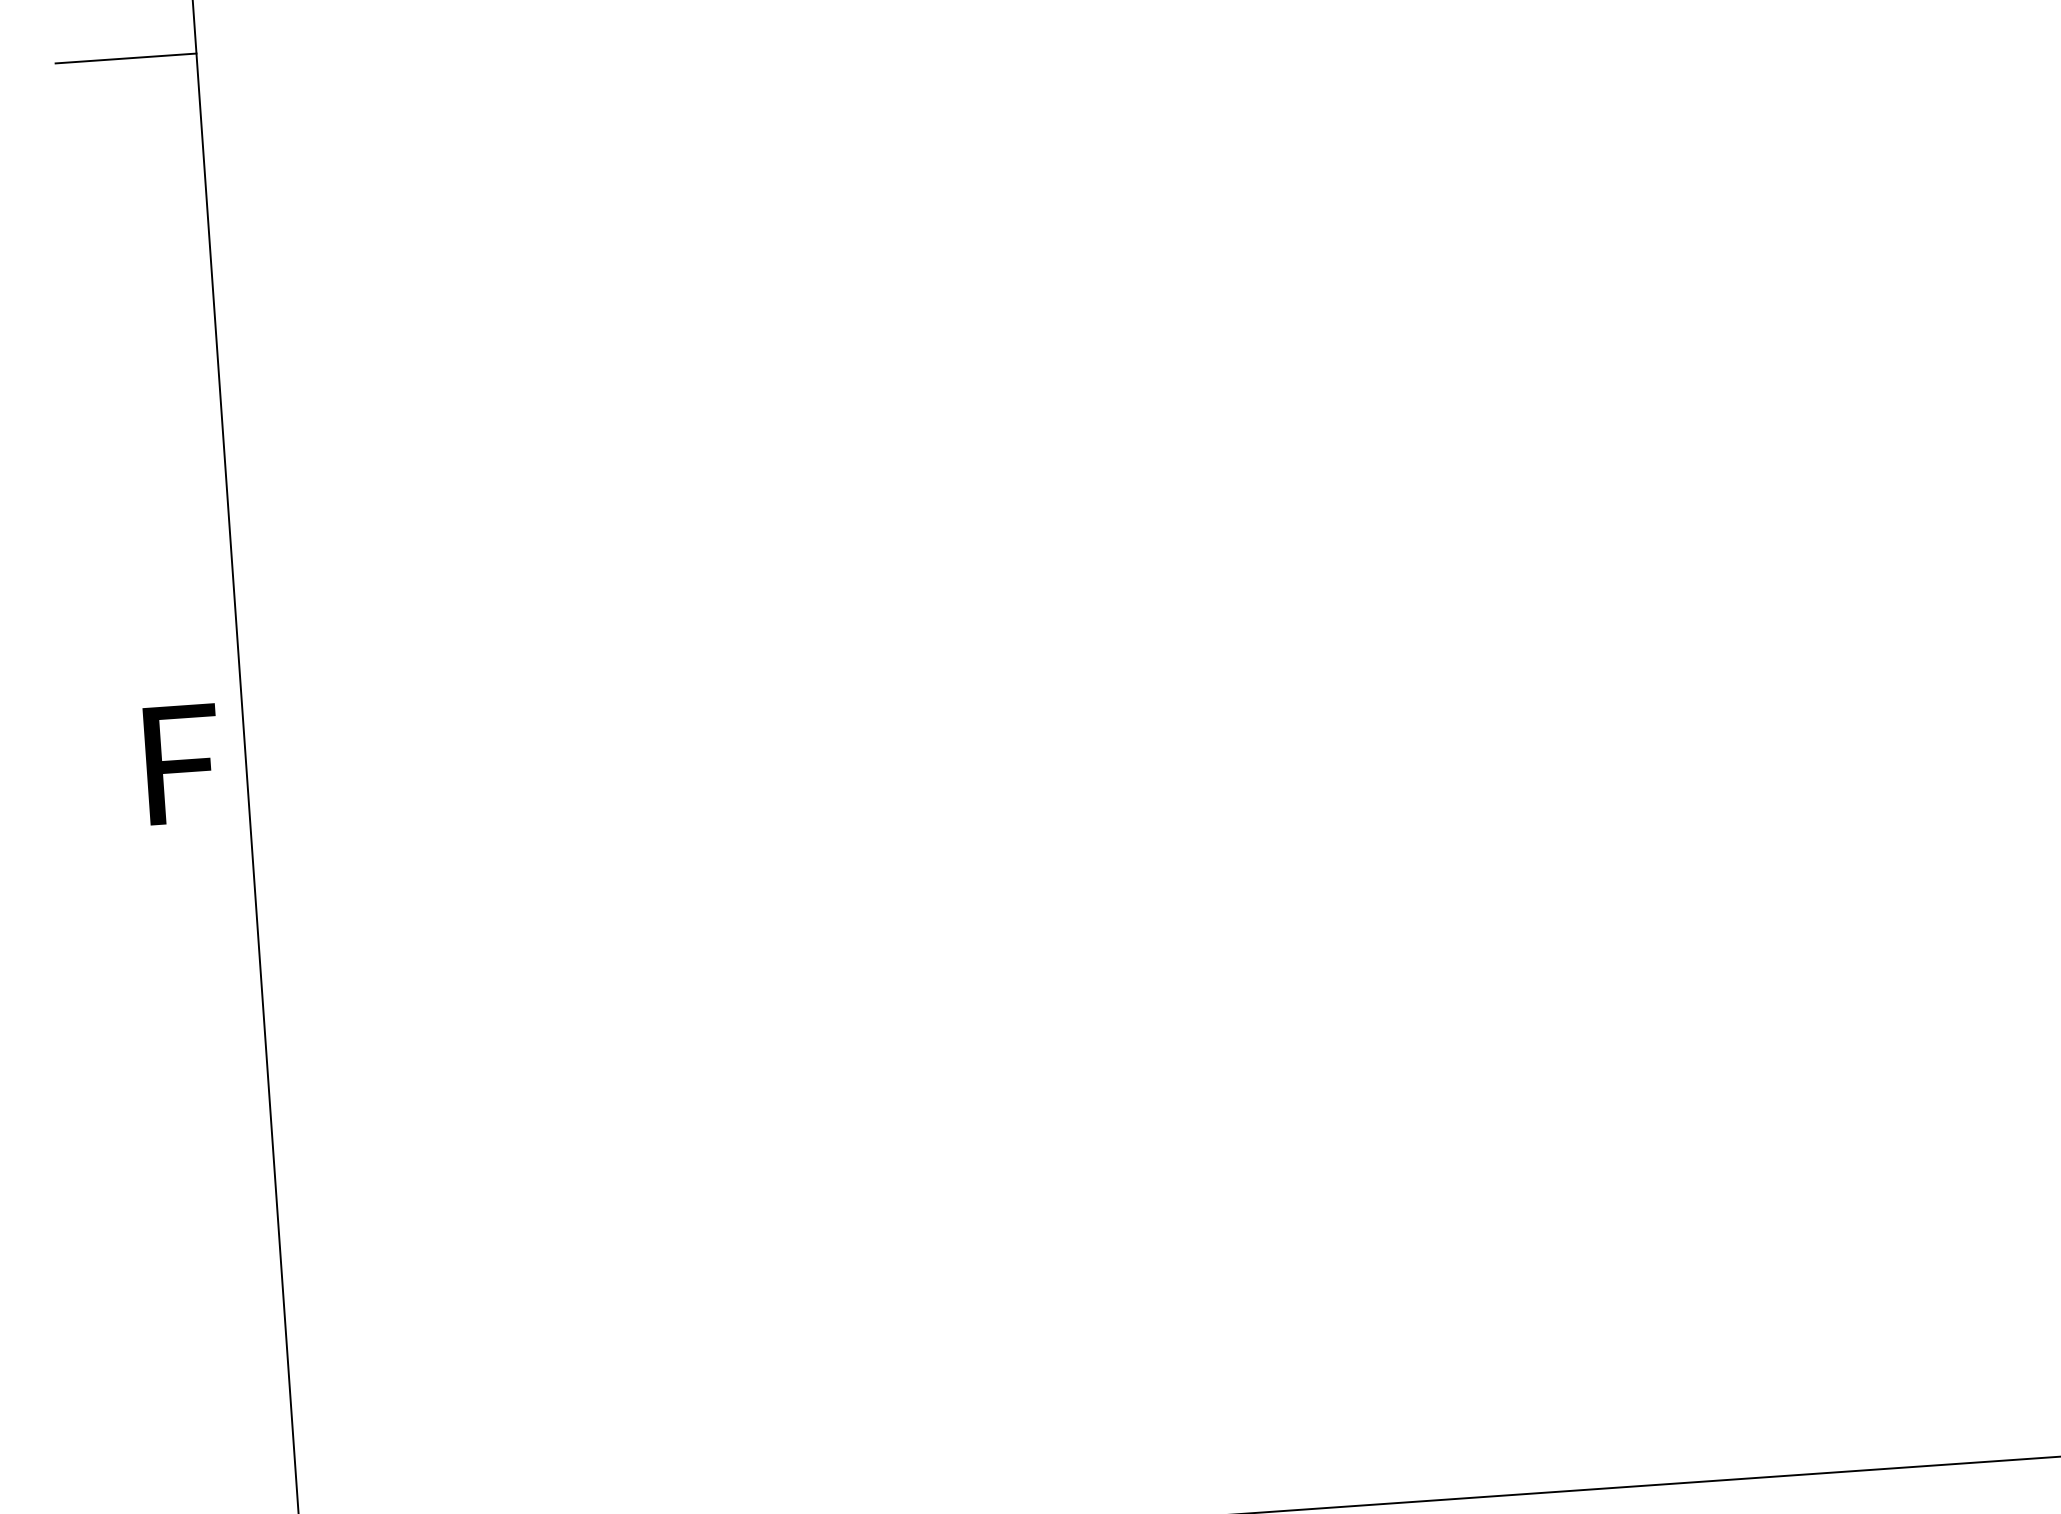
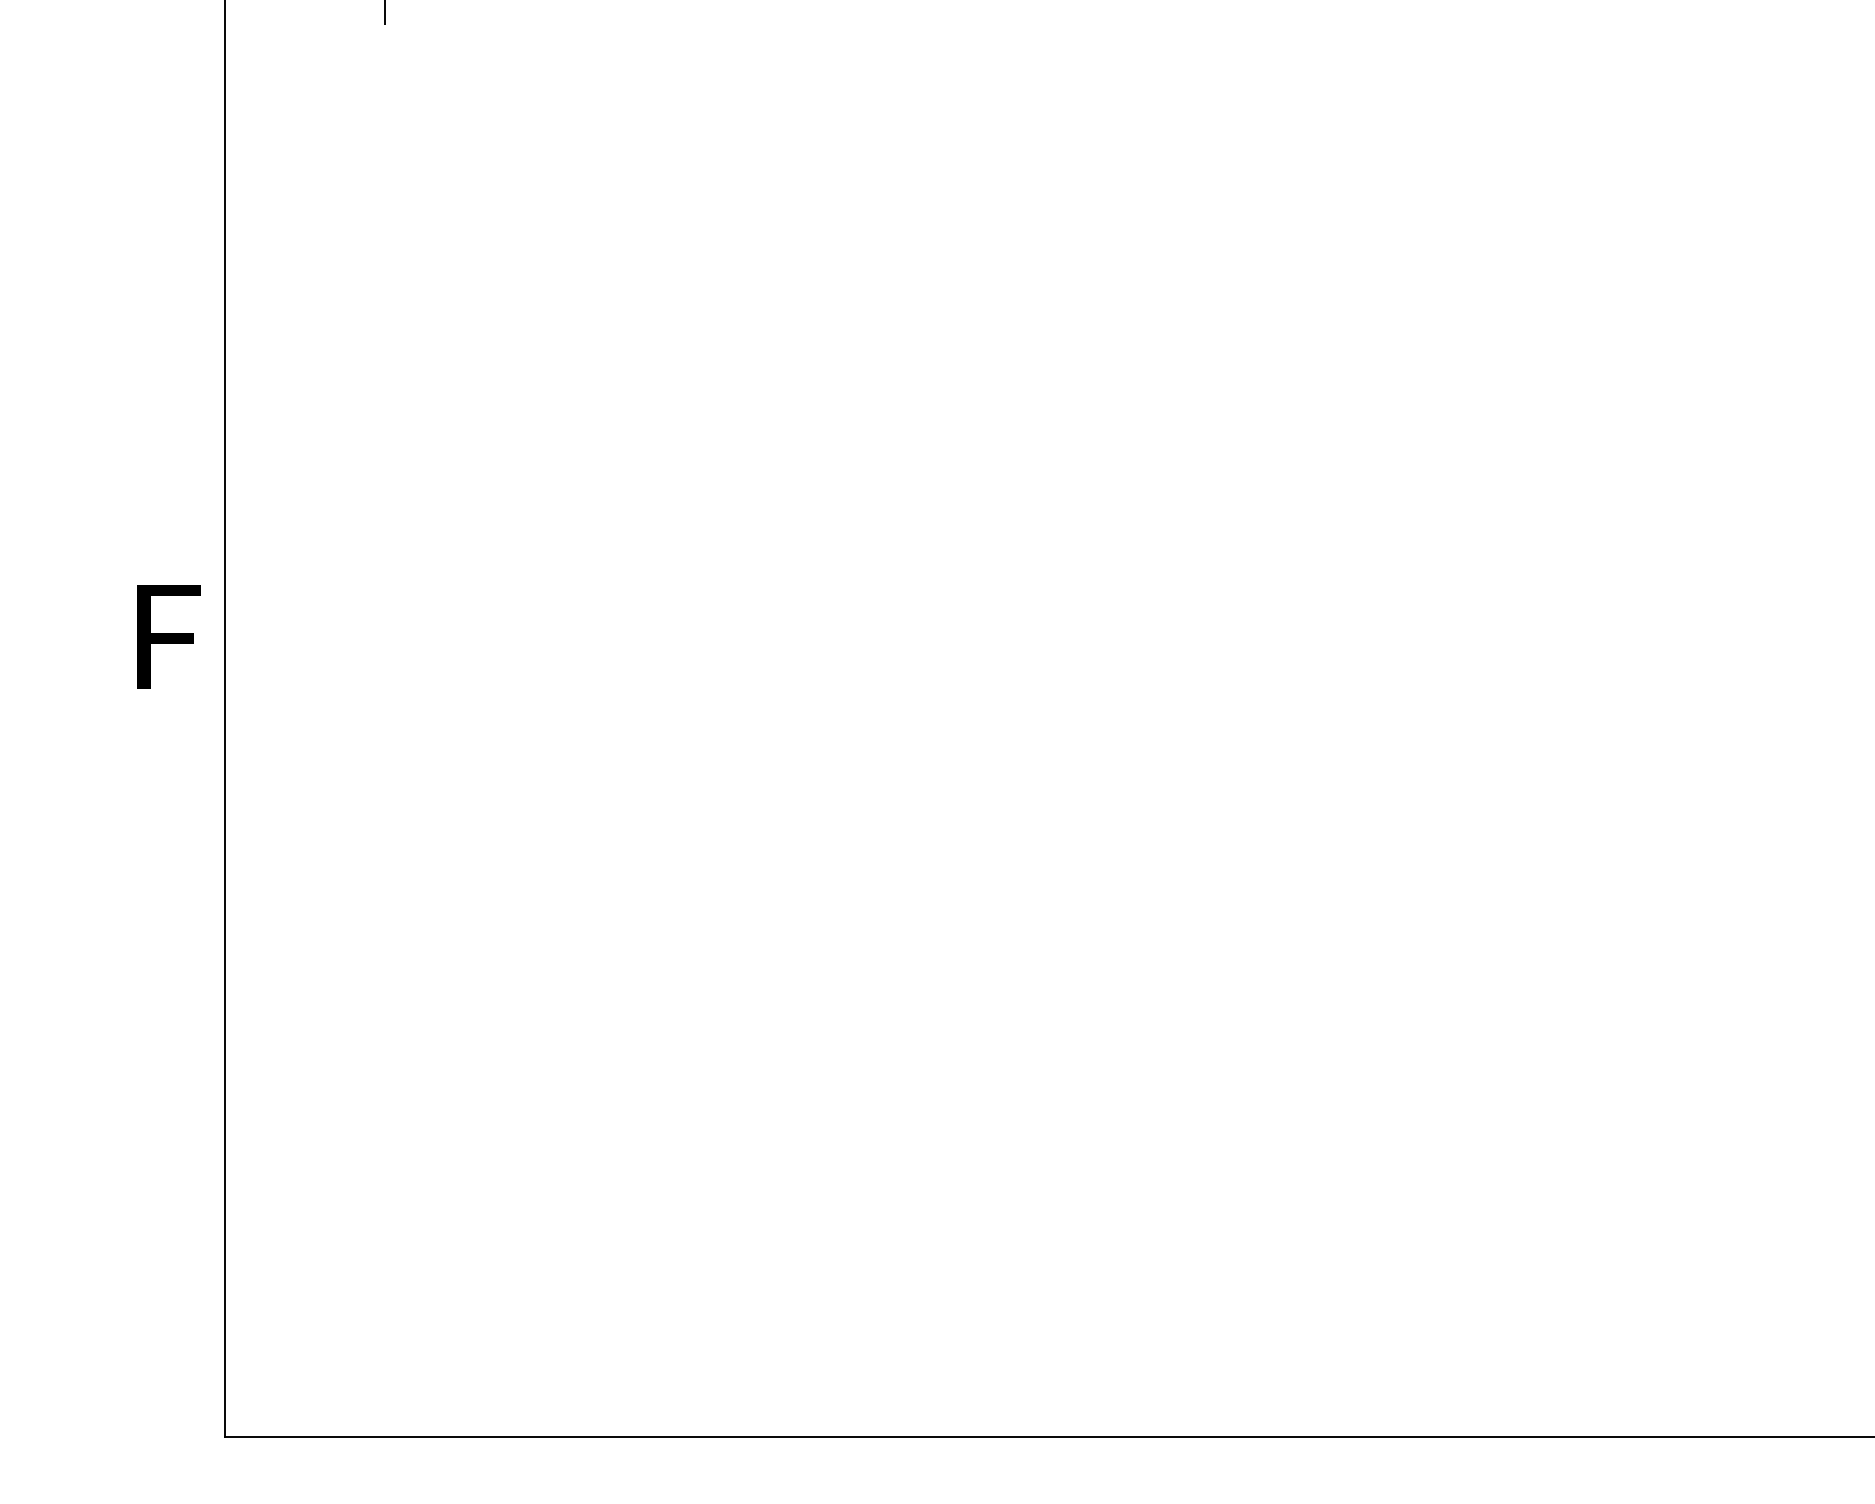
line: (125, 58) -> (162, 84), removed
text: (181, 764) -> (168, 636), moved

